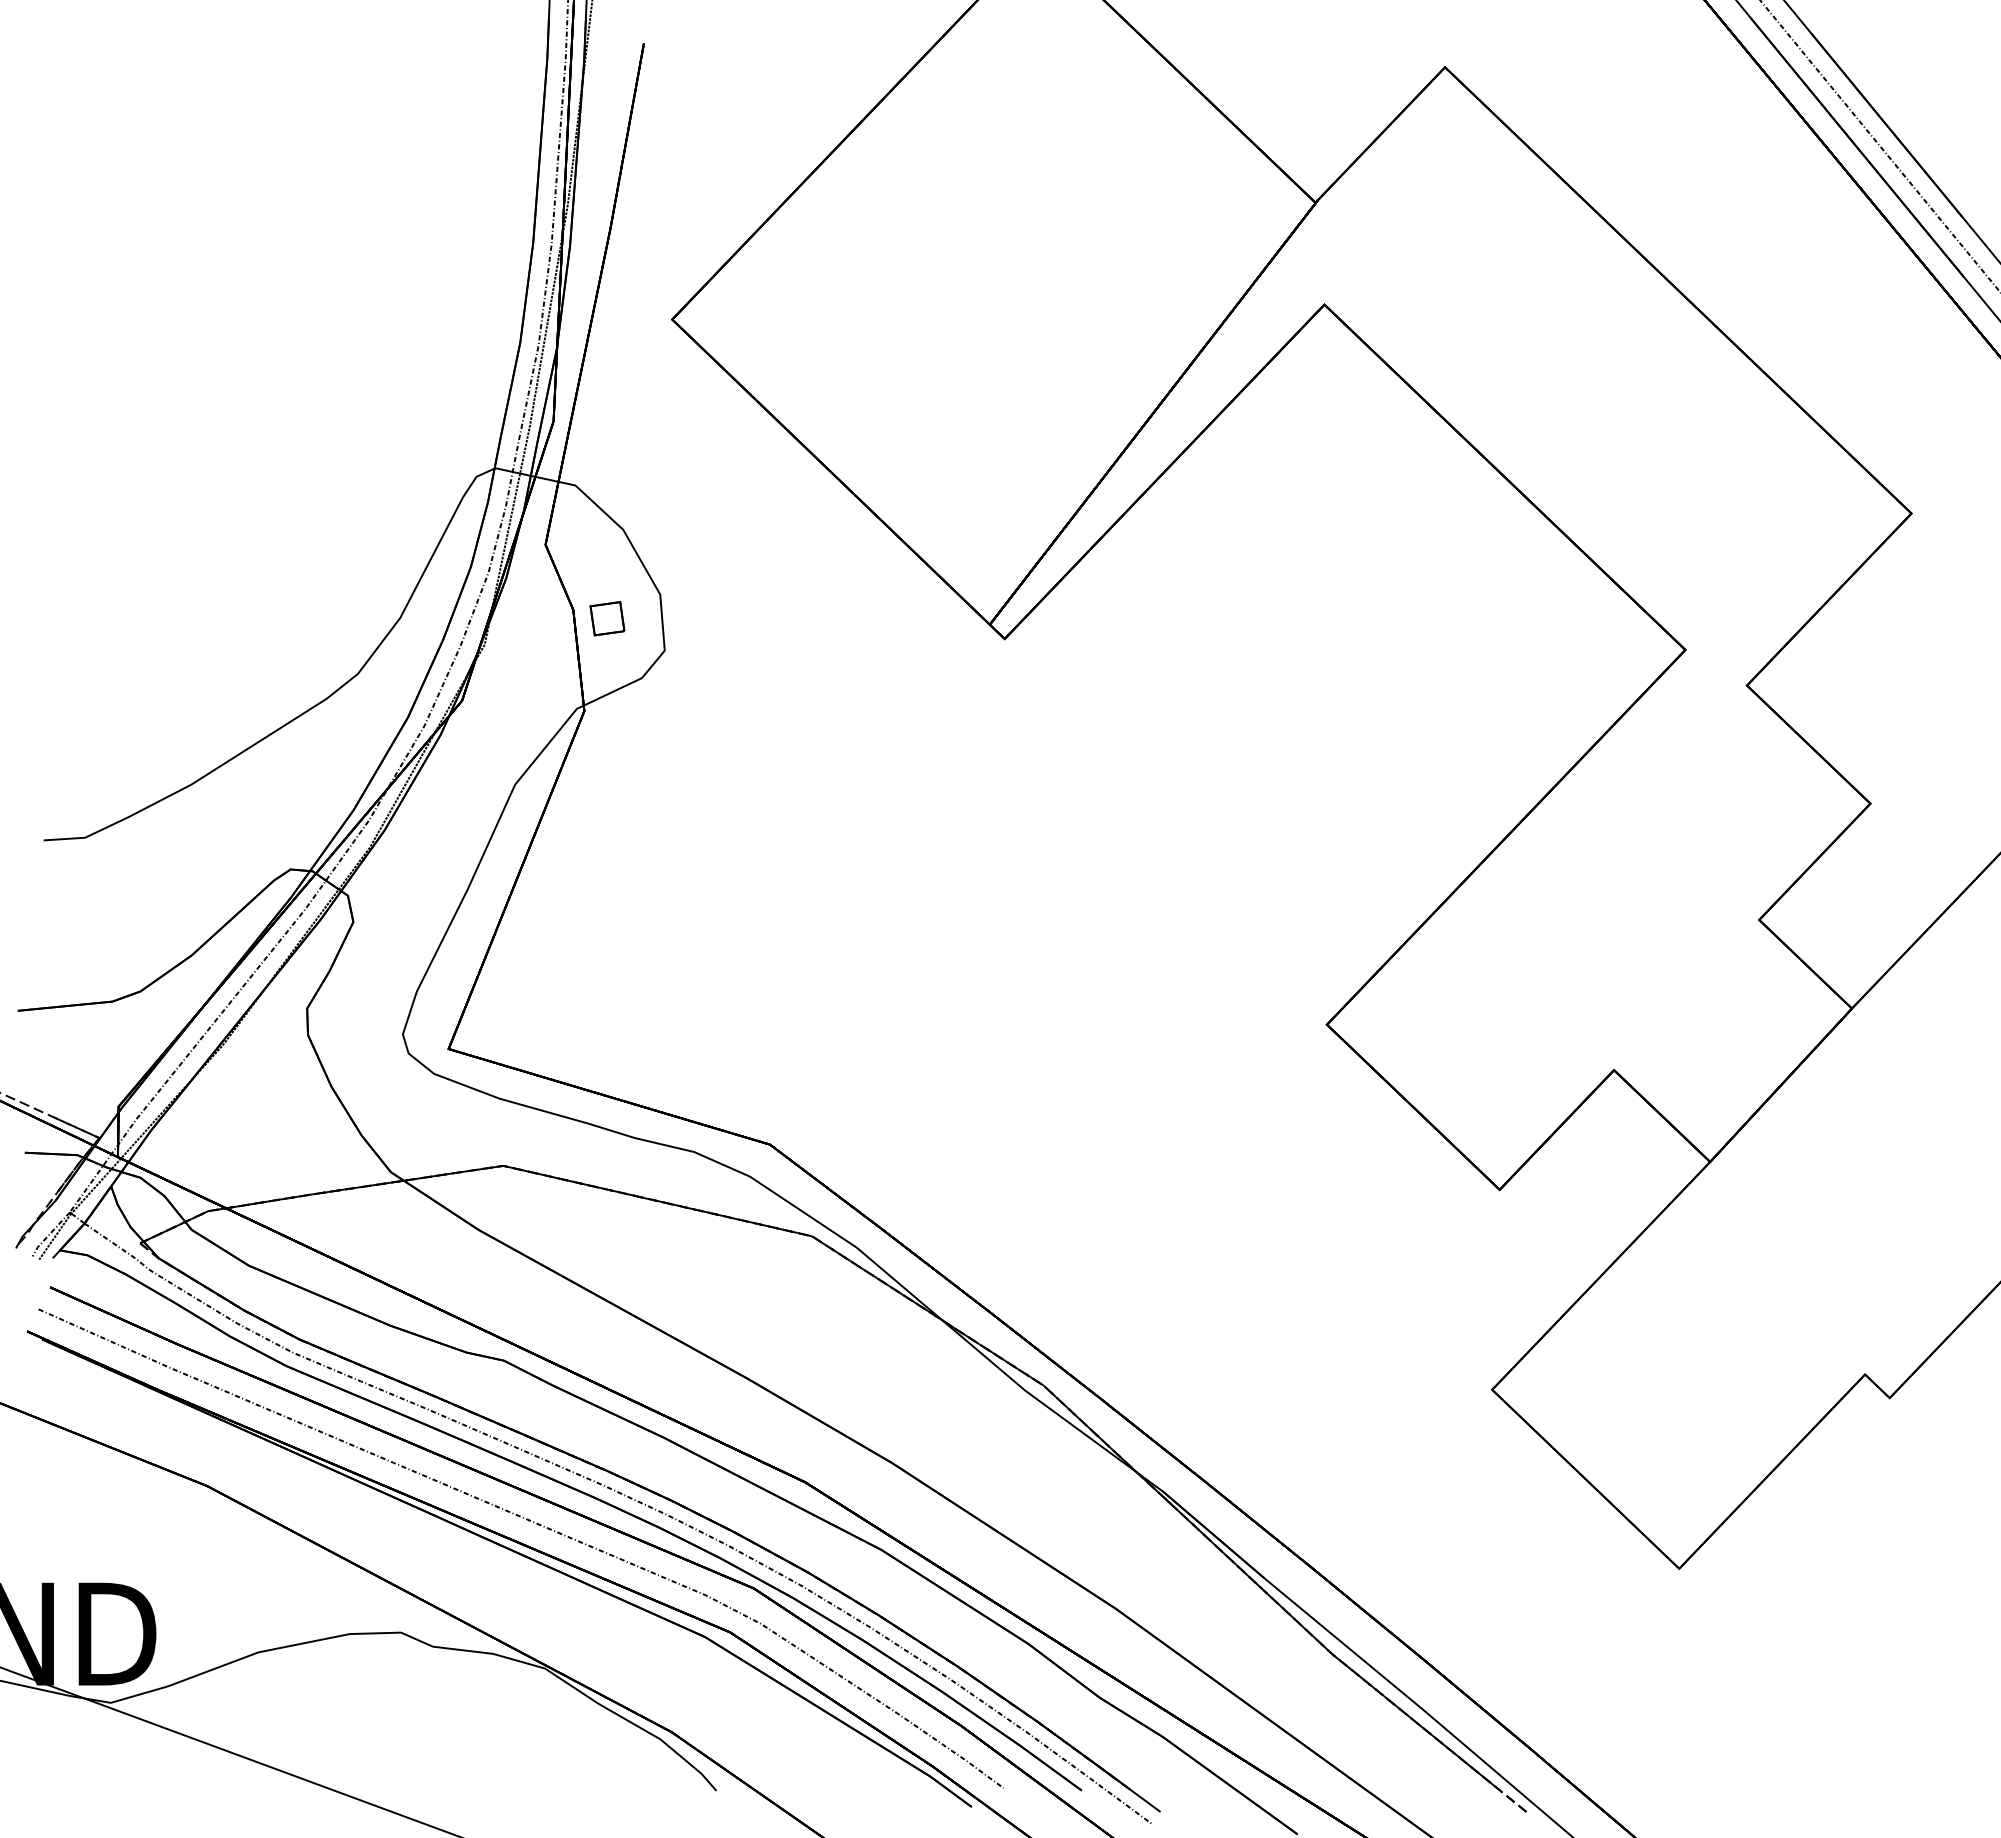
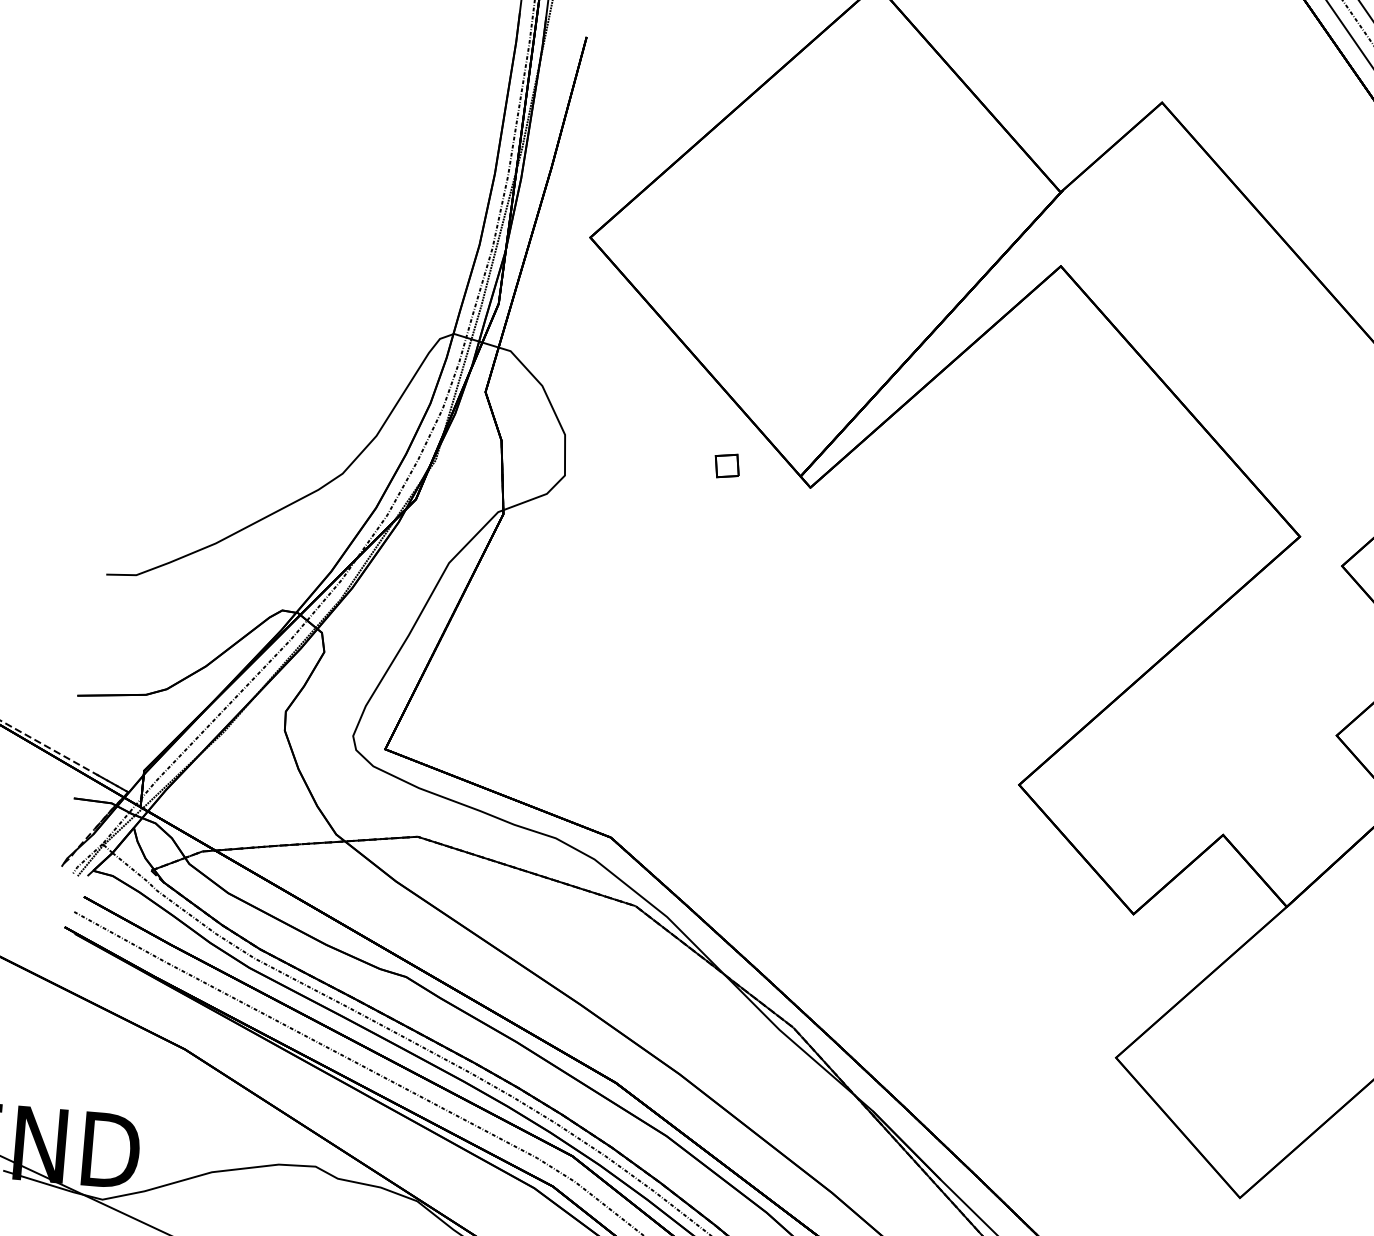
part: (607, 618) -> (727, 465), moved

